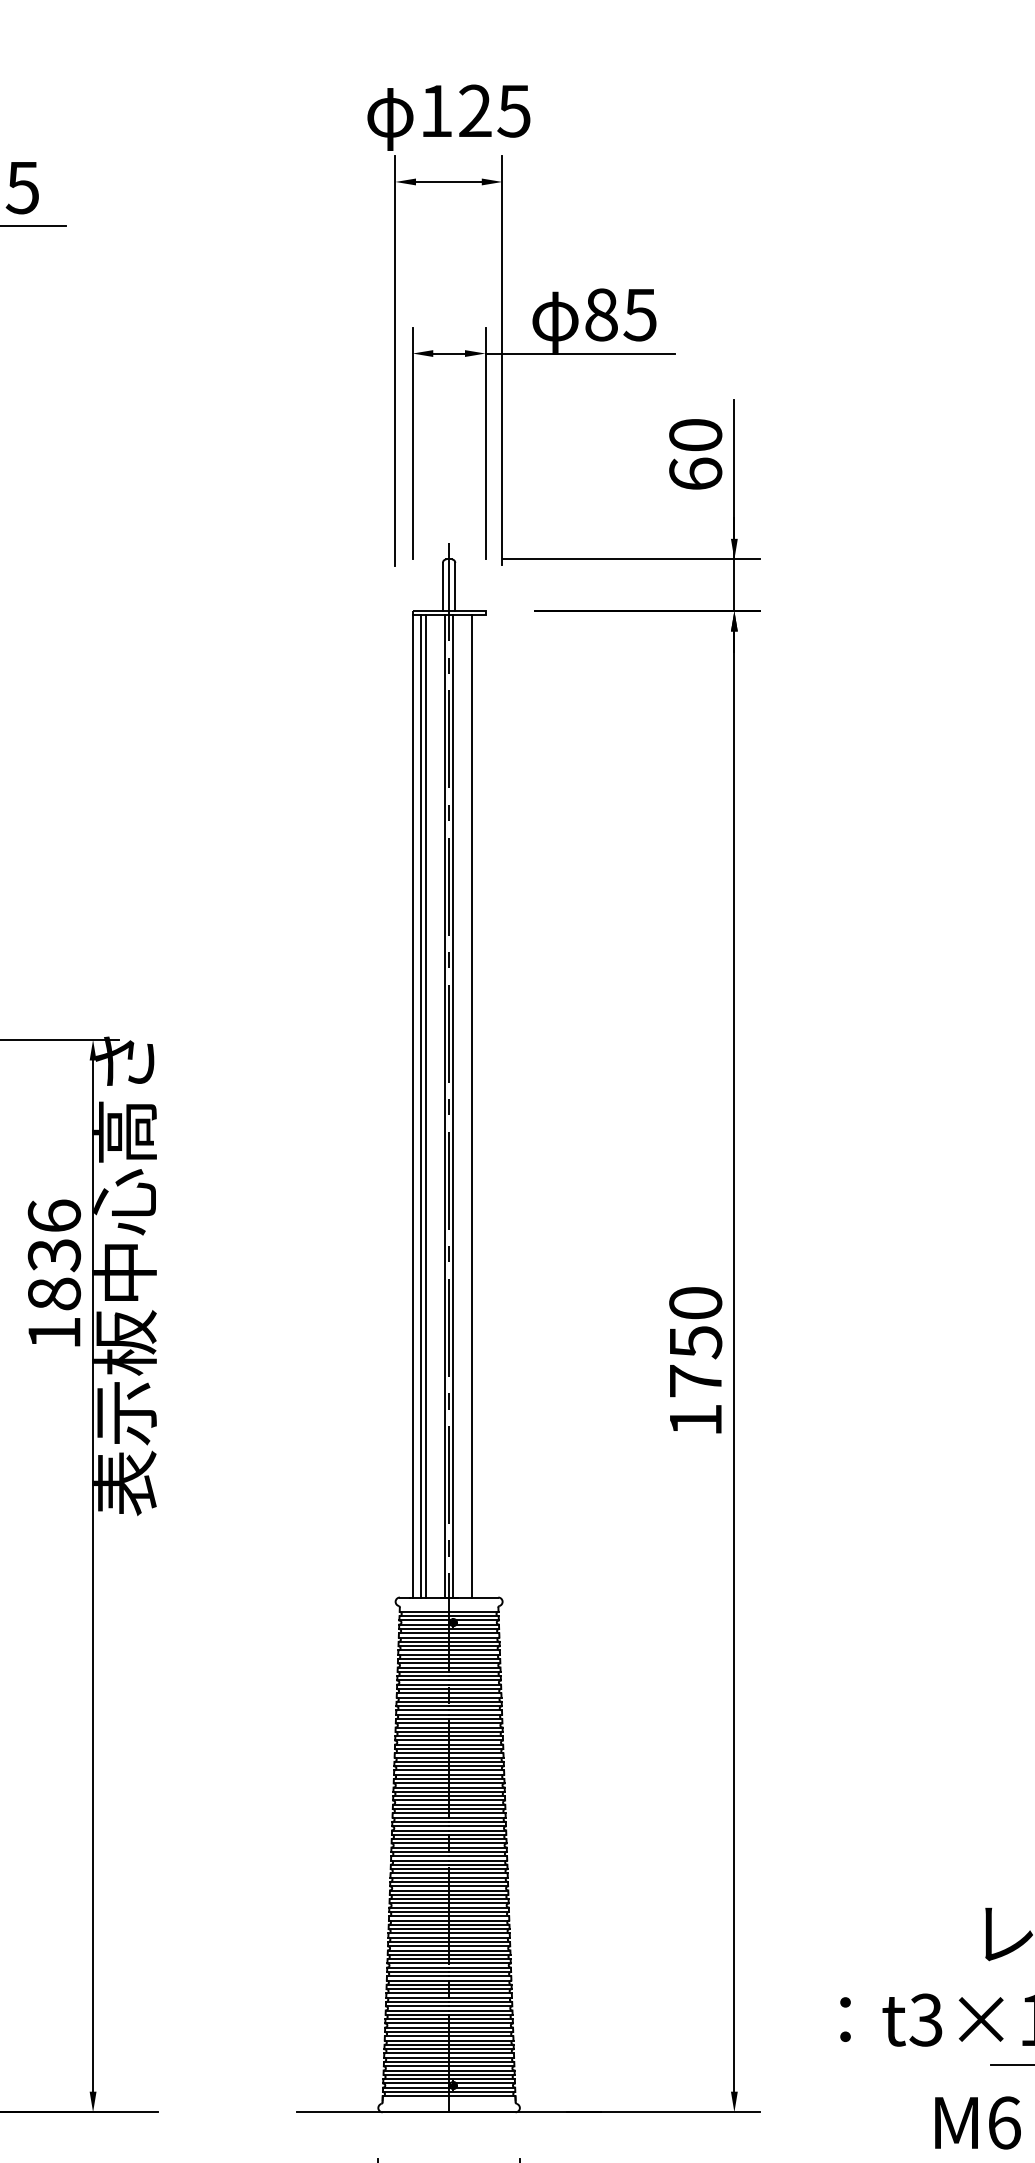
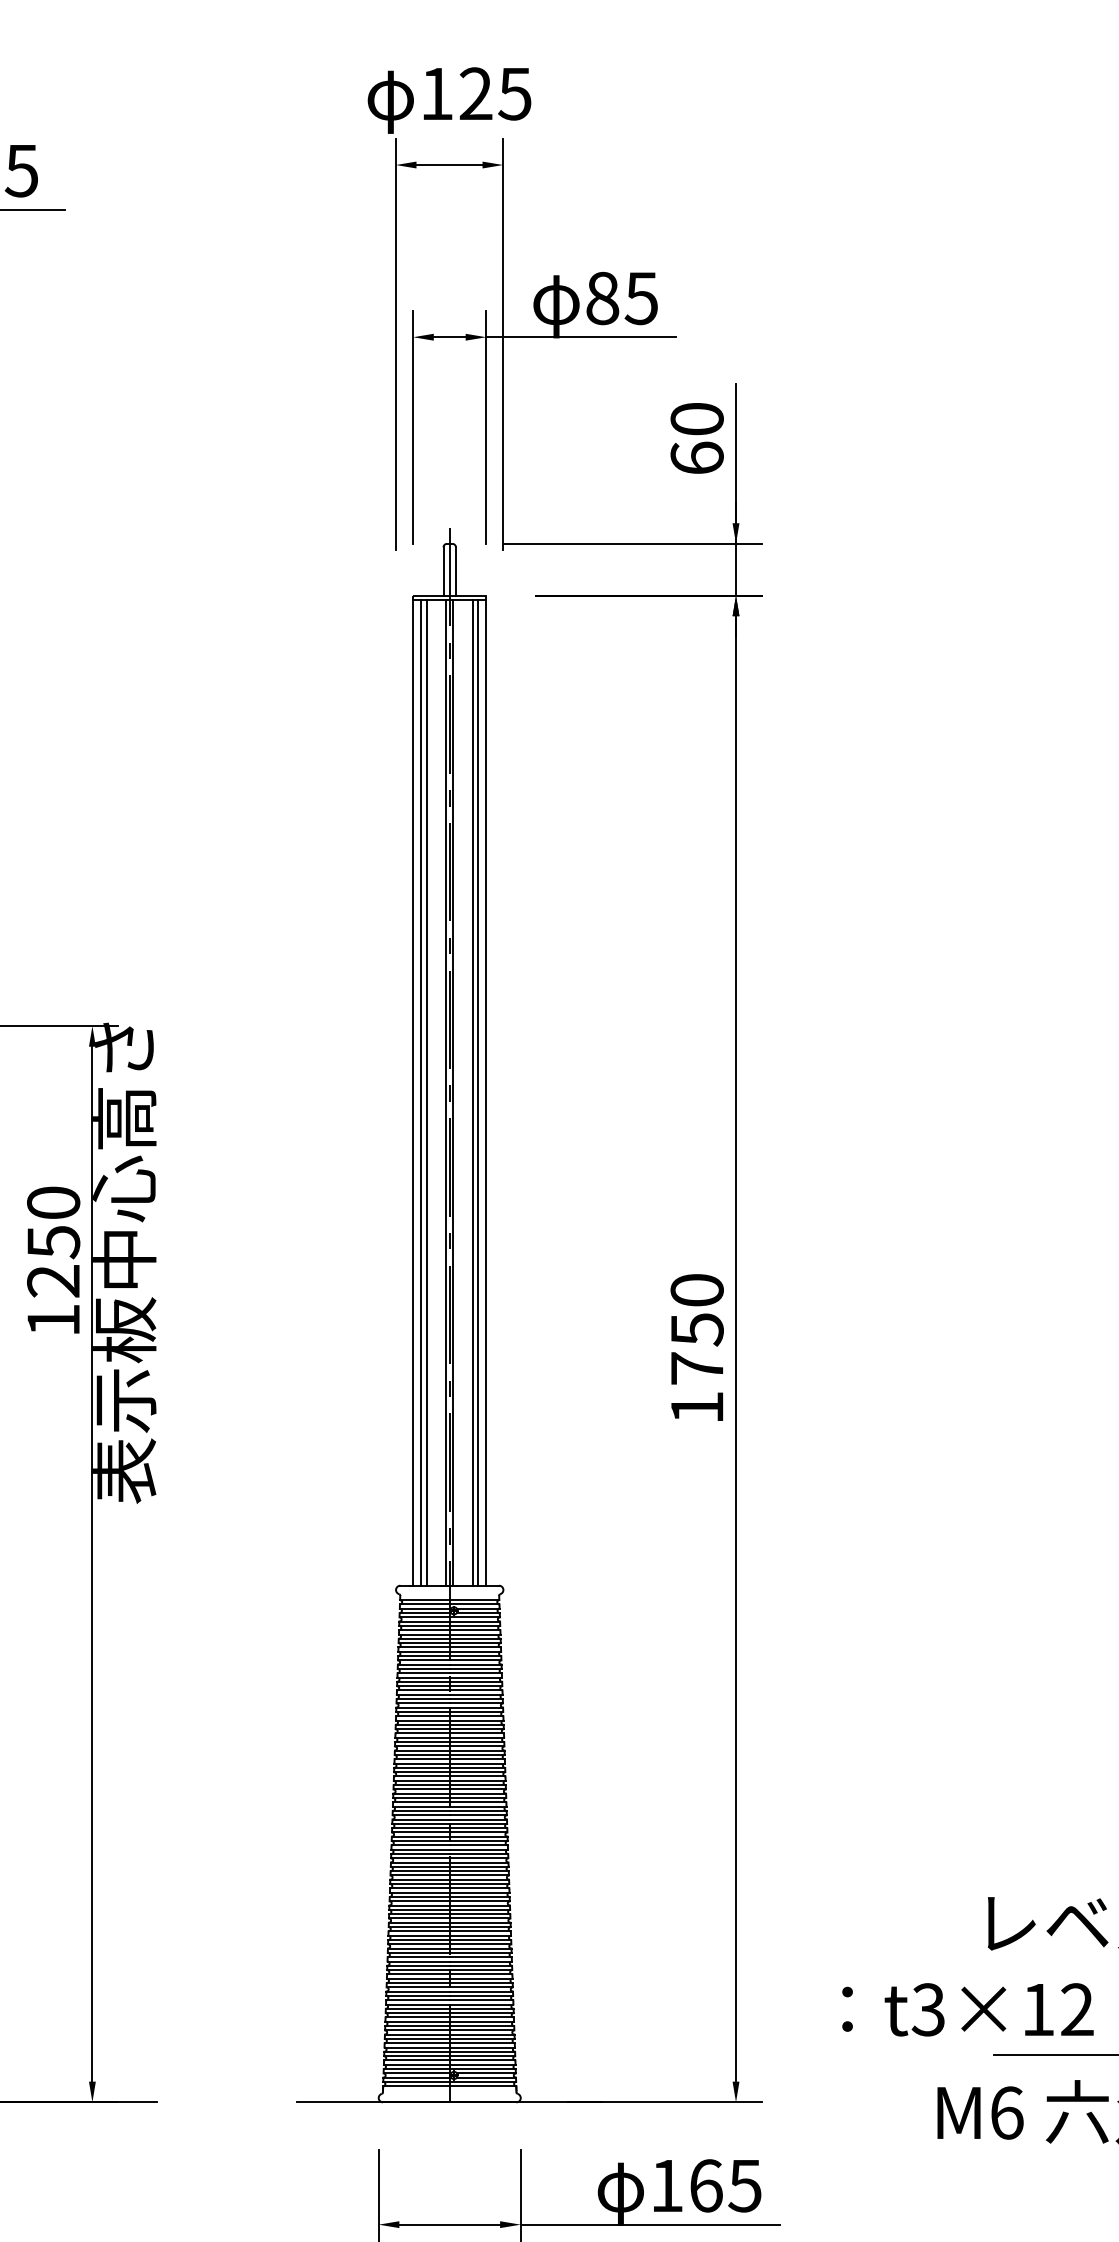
line: (477, 1106) -> (478, 1092), added
line: (485, 1106) -> (486, 1092), added
text: (54, 1254) -> (53, 1241), 1836 -> 1250

